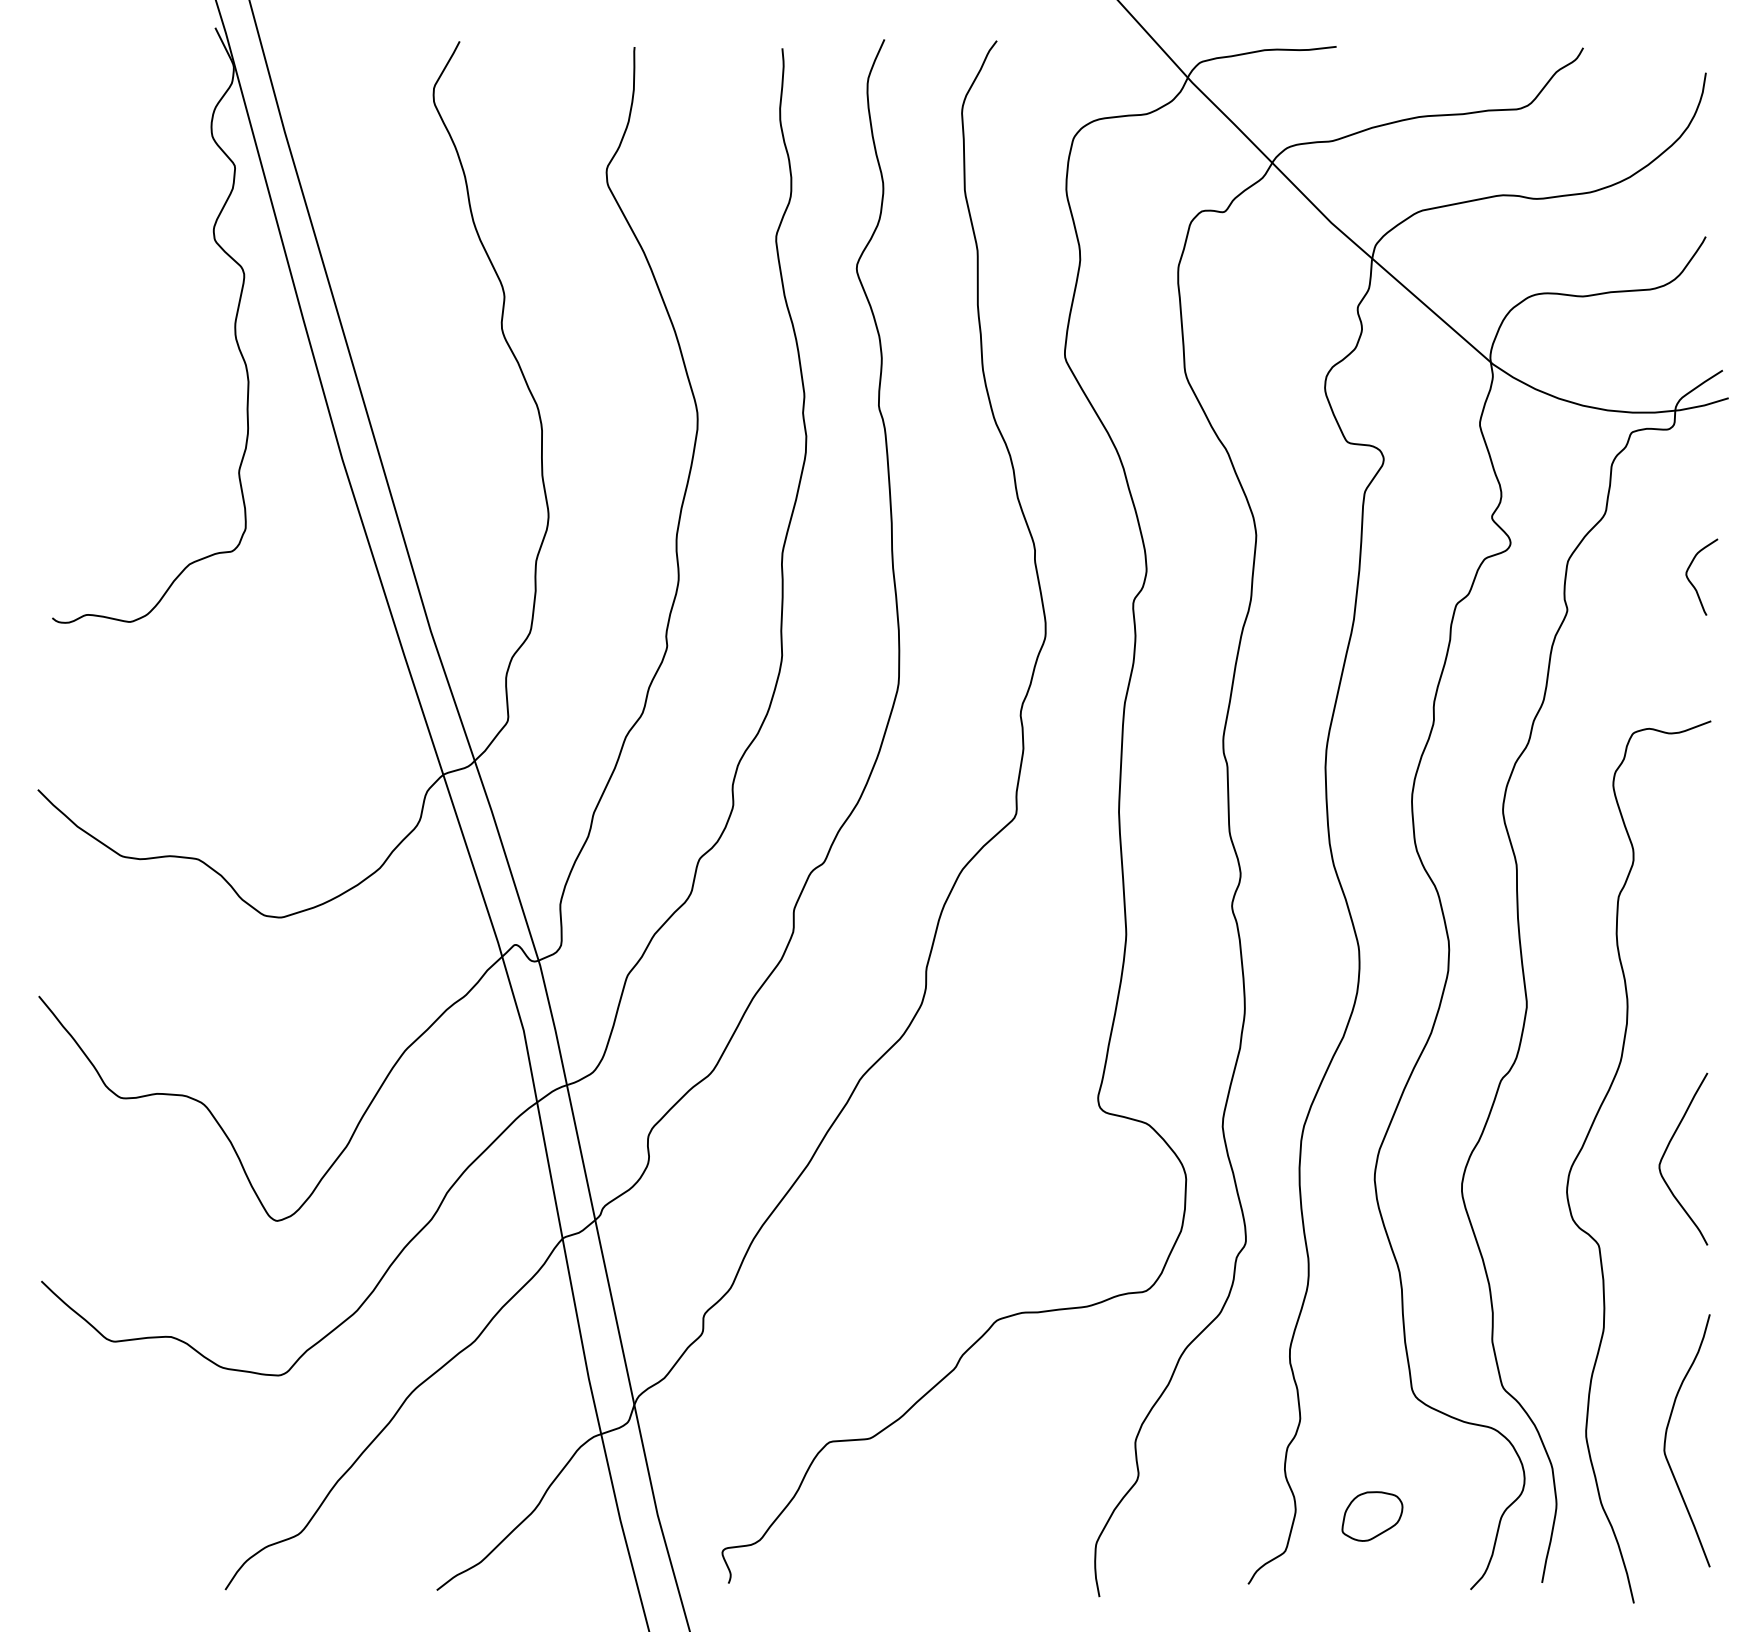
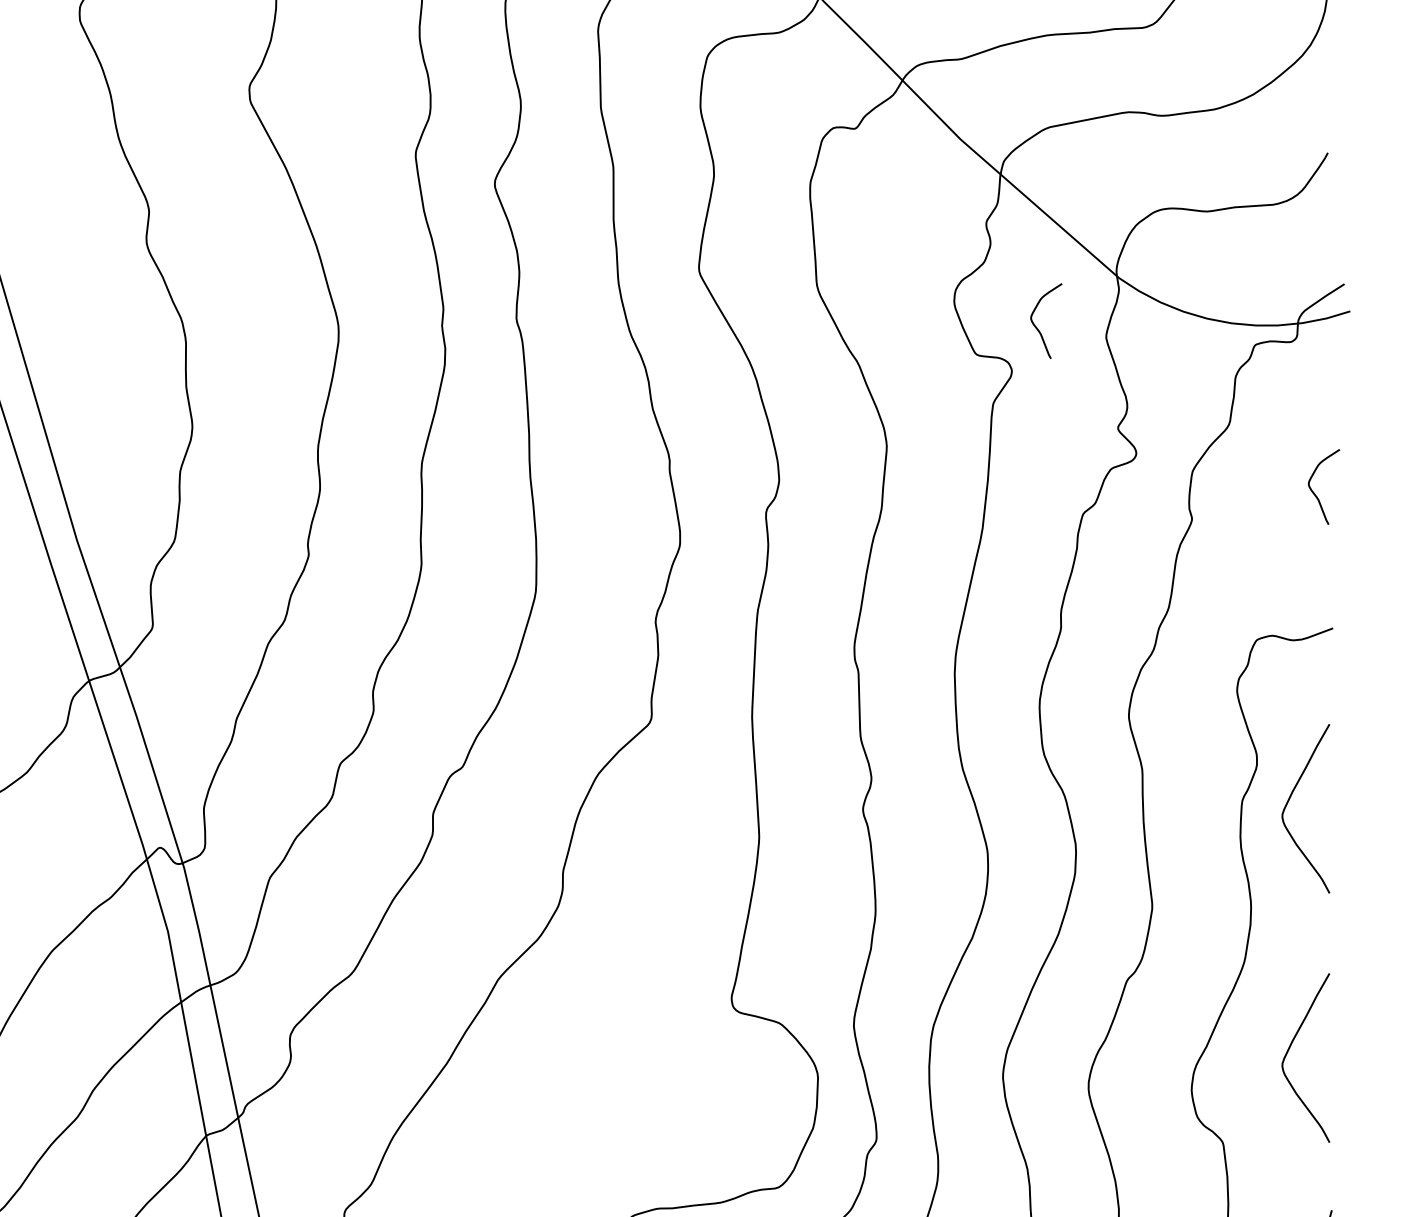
curve: (1410, 415) -> (1038, 328), added
curve: (1667, 895) -> (1290, 799), added

